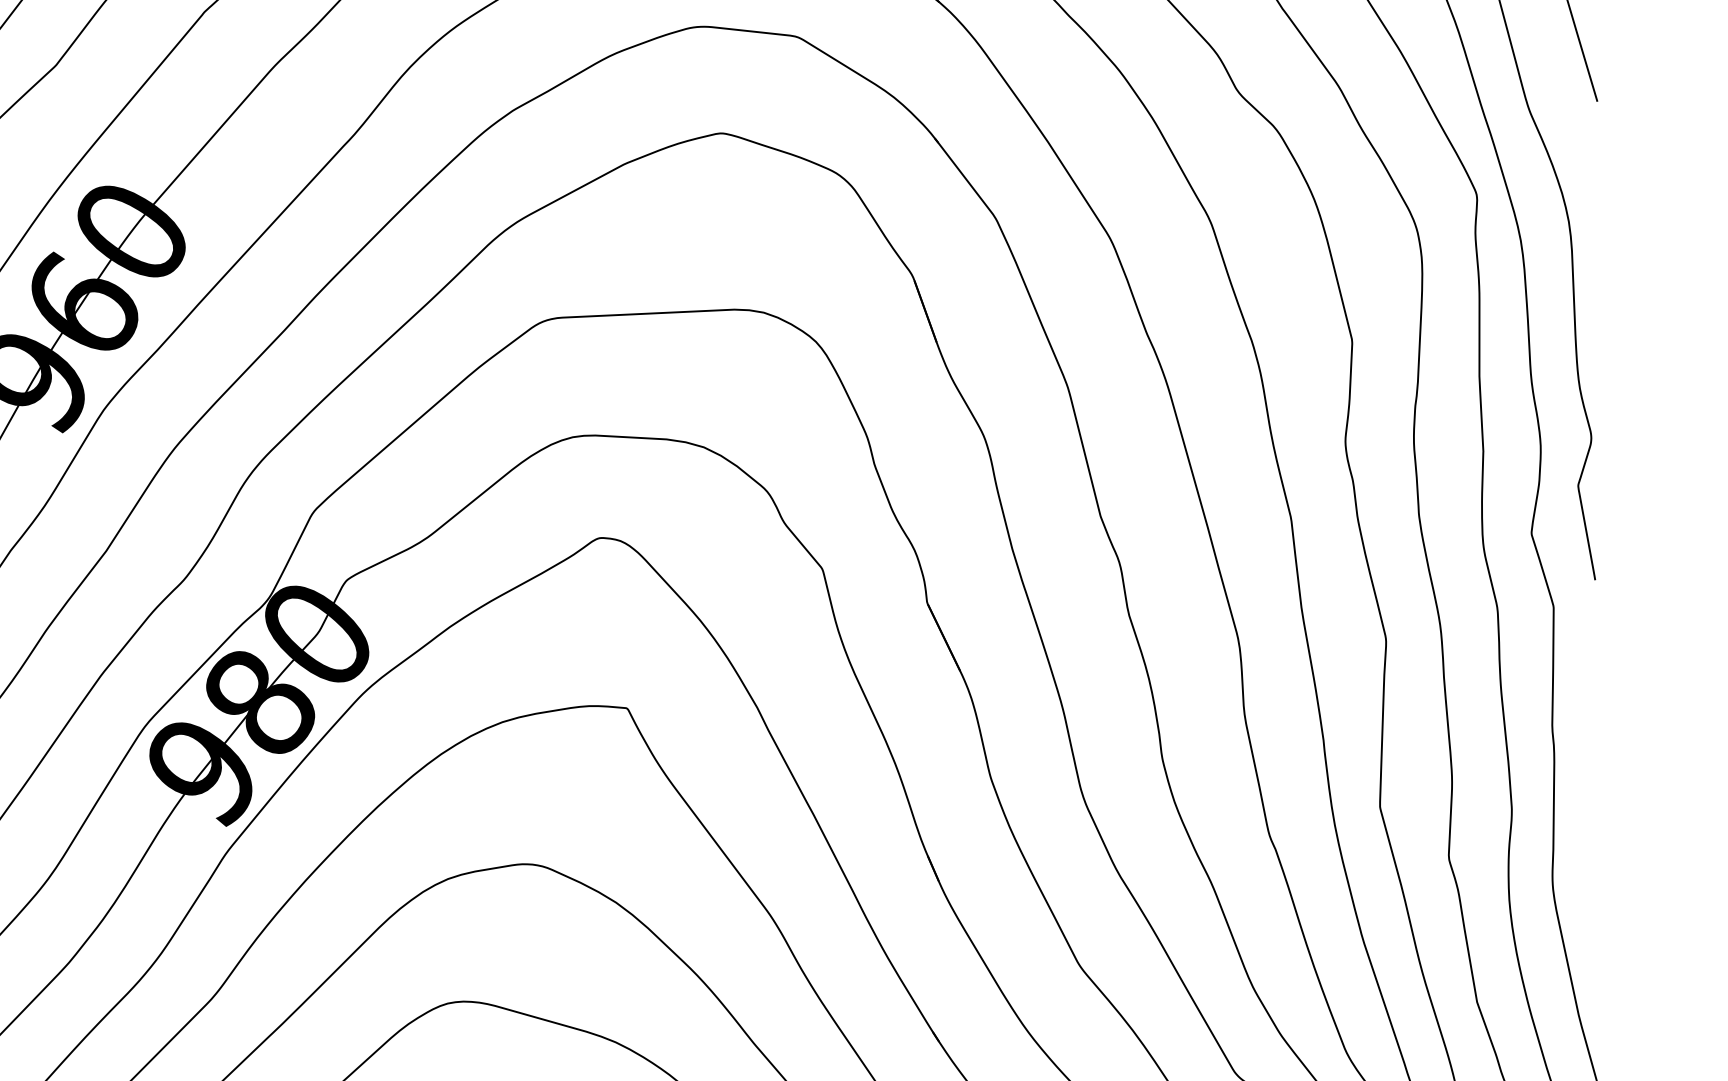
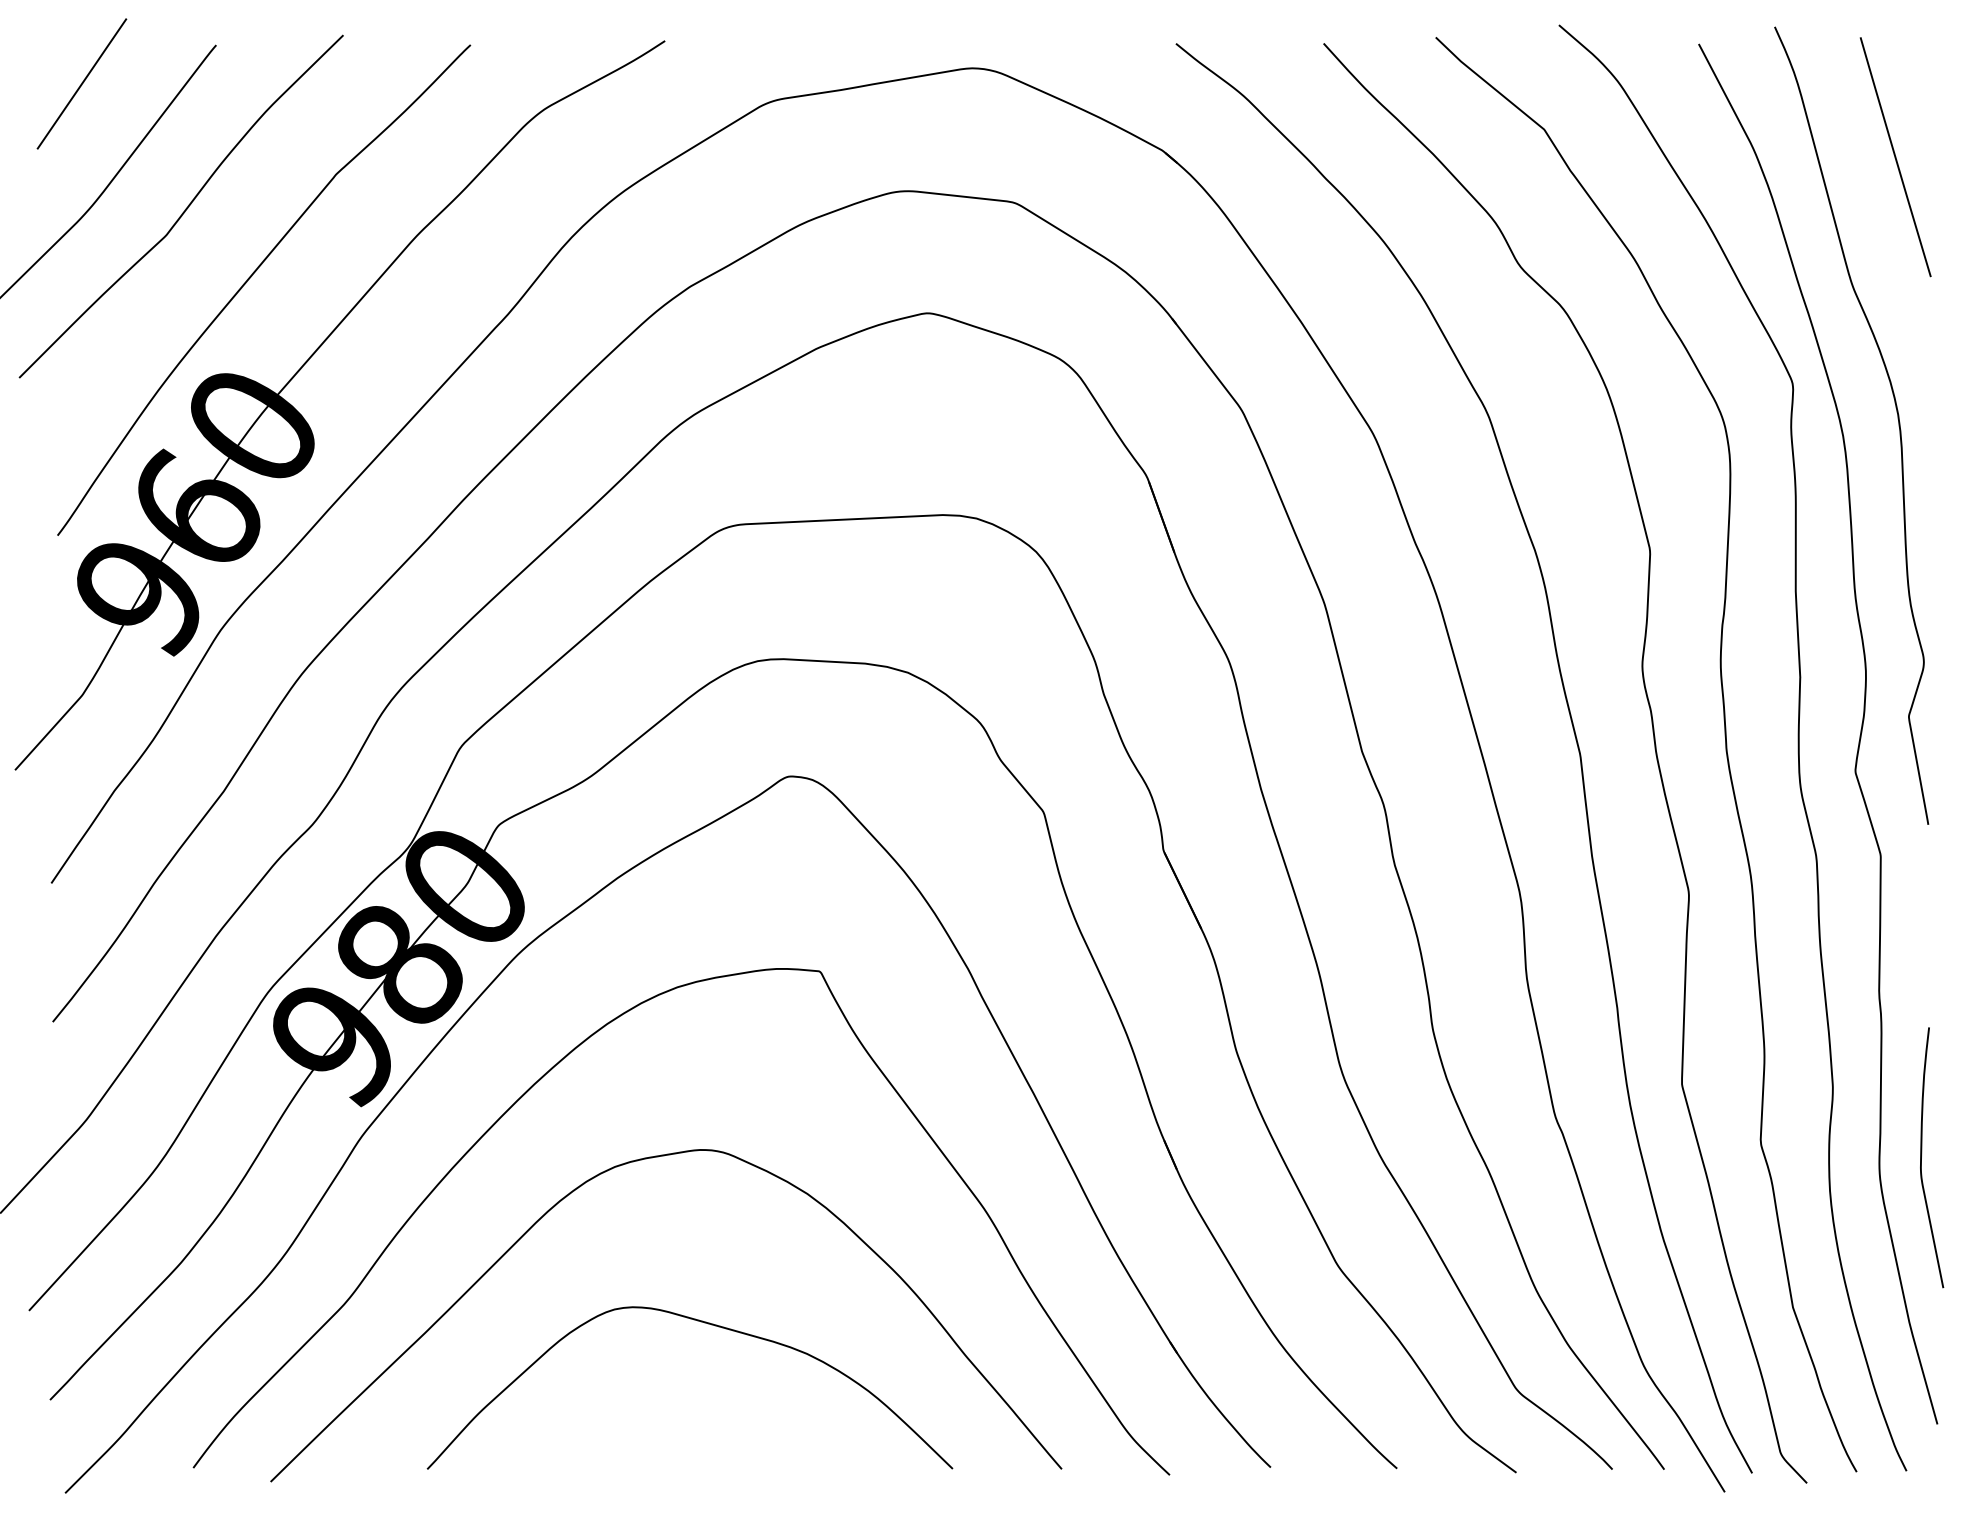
curve: (1590, 868) -> (1922, 1154), added

